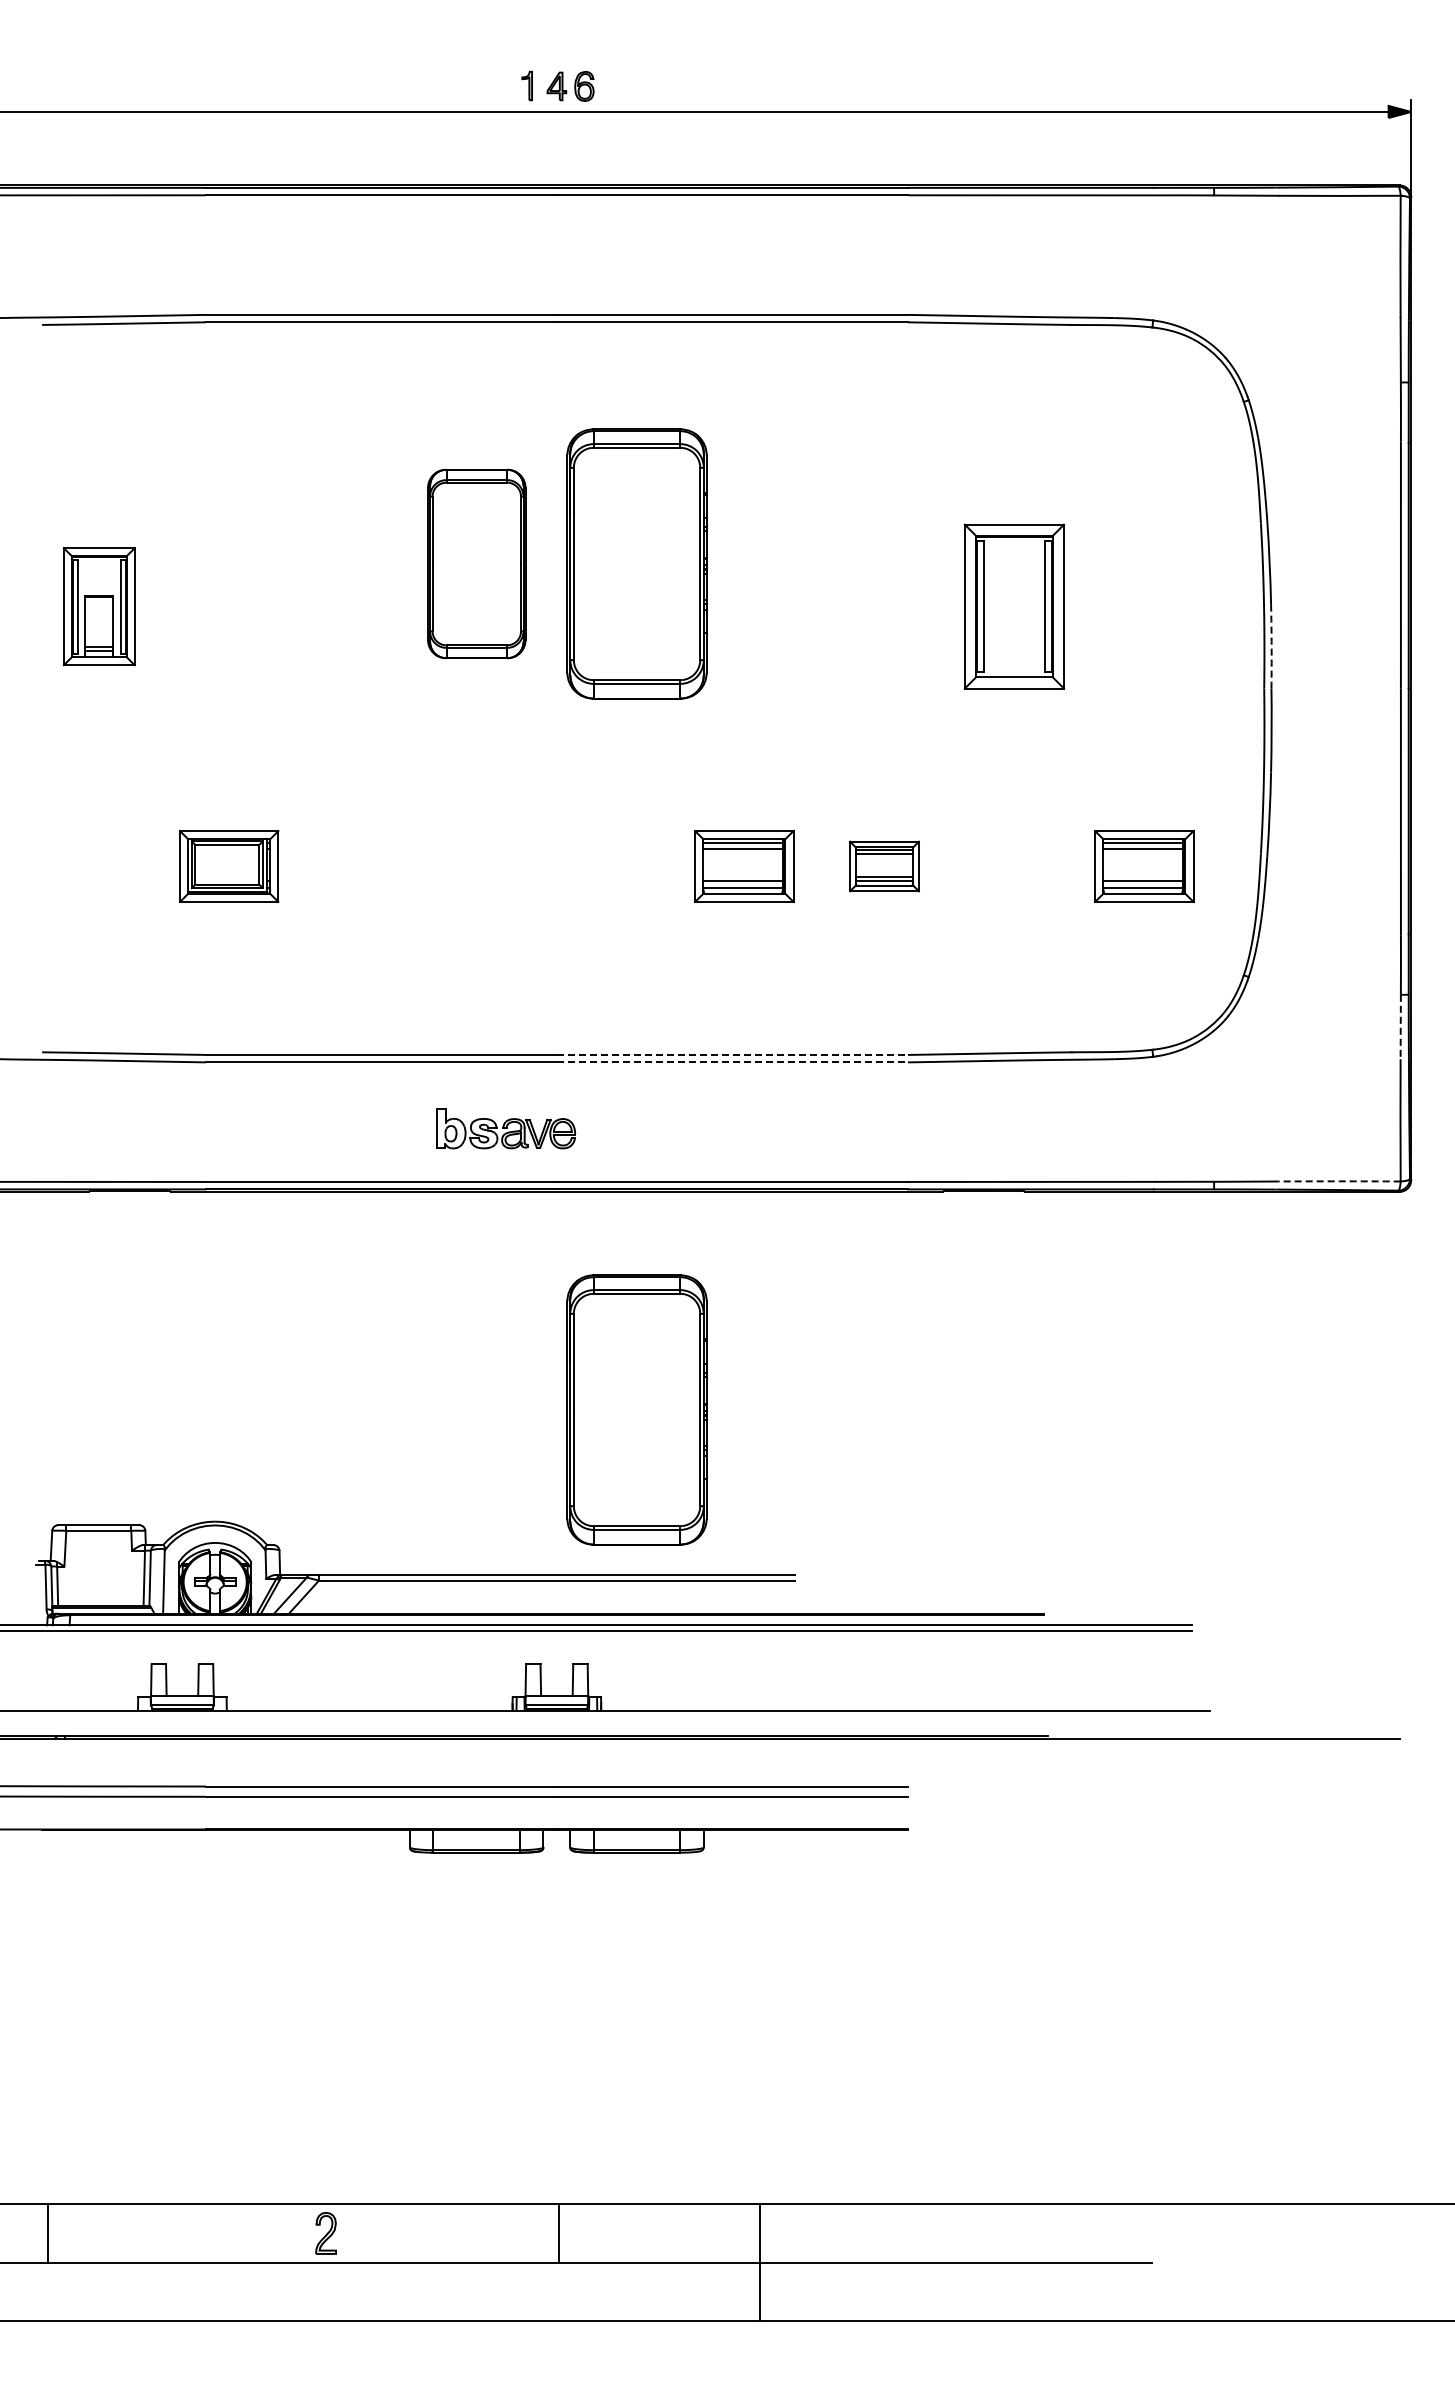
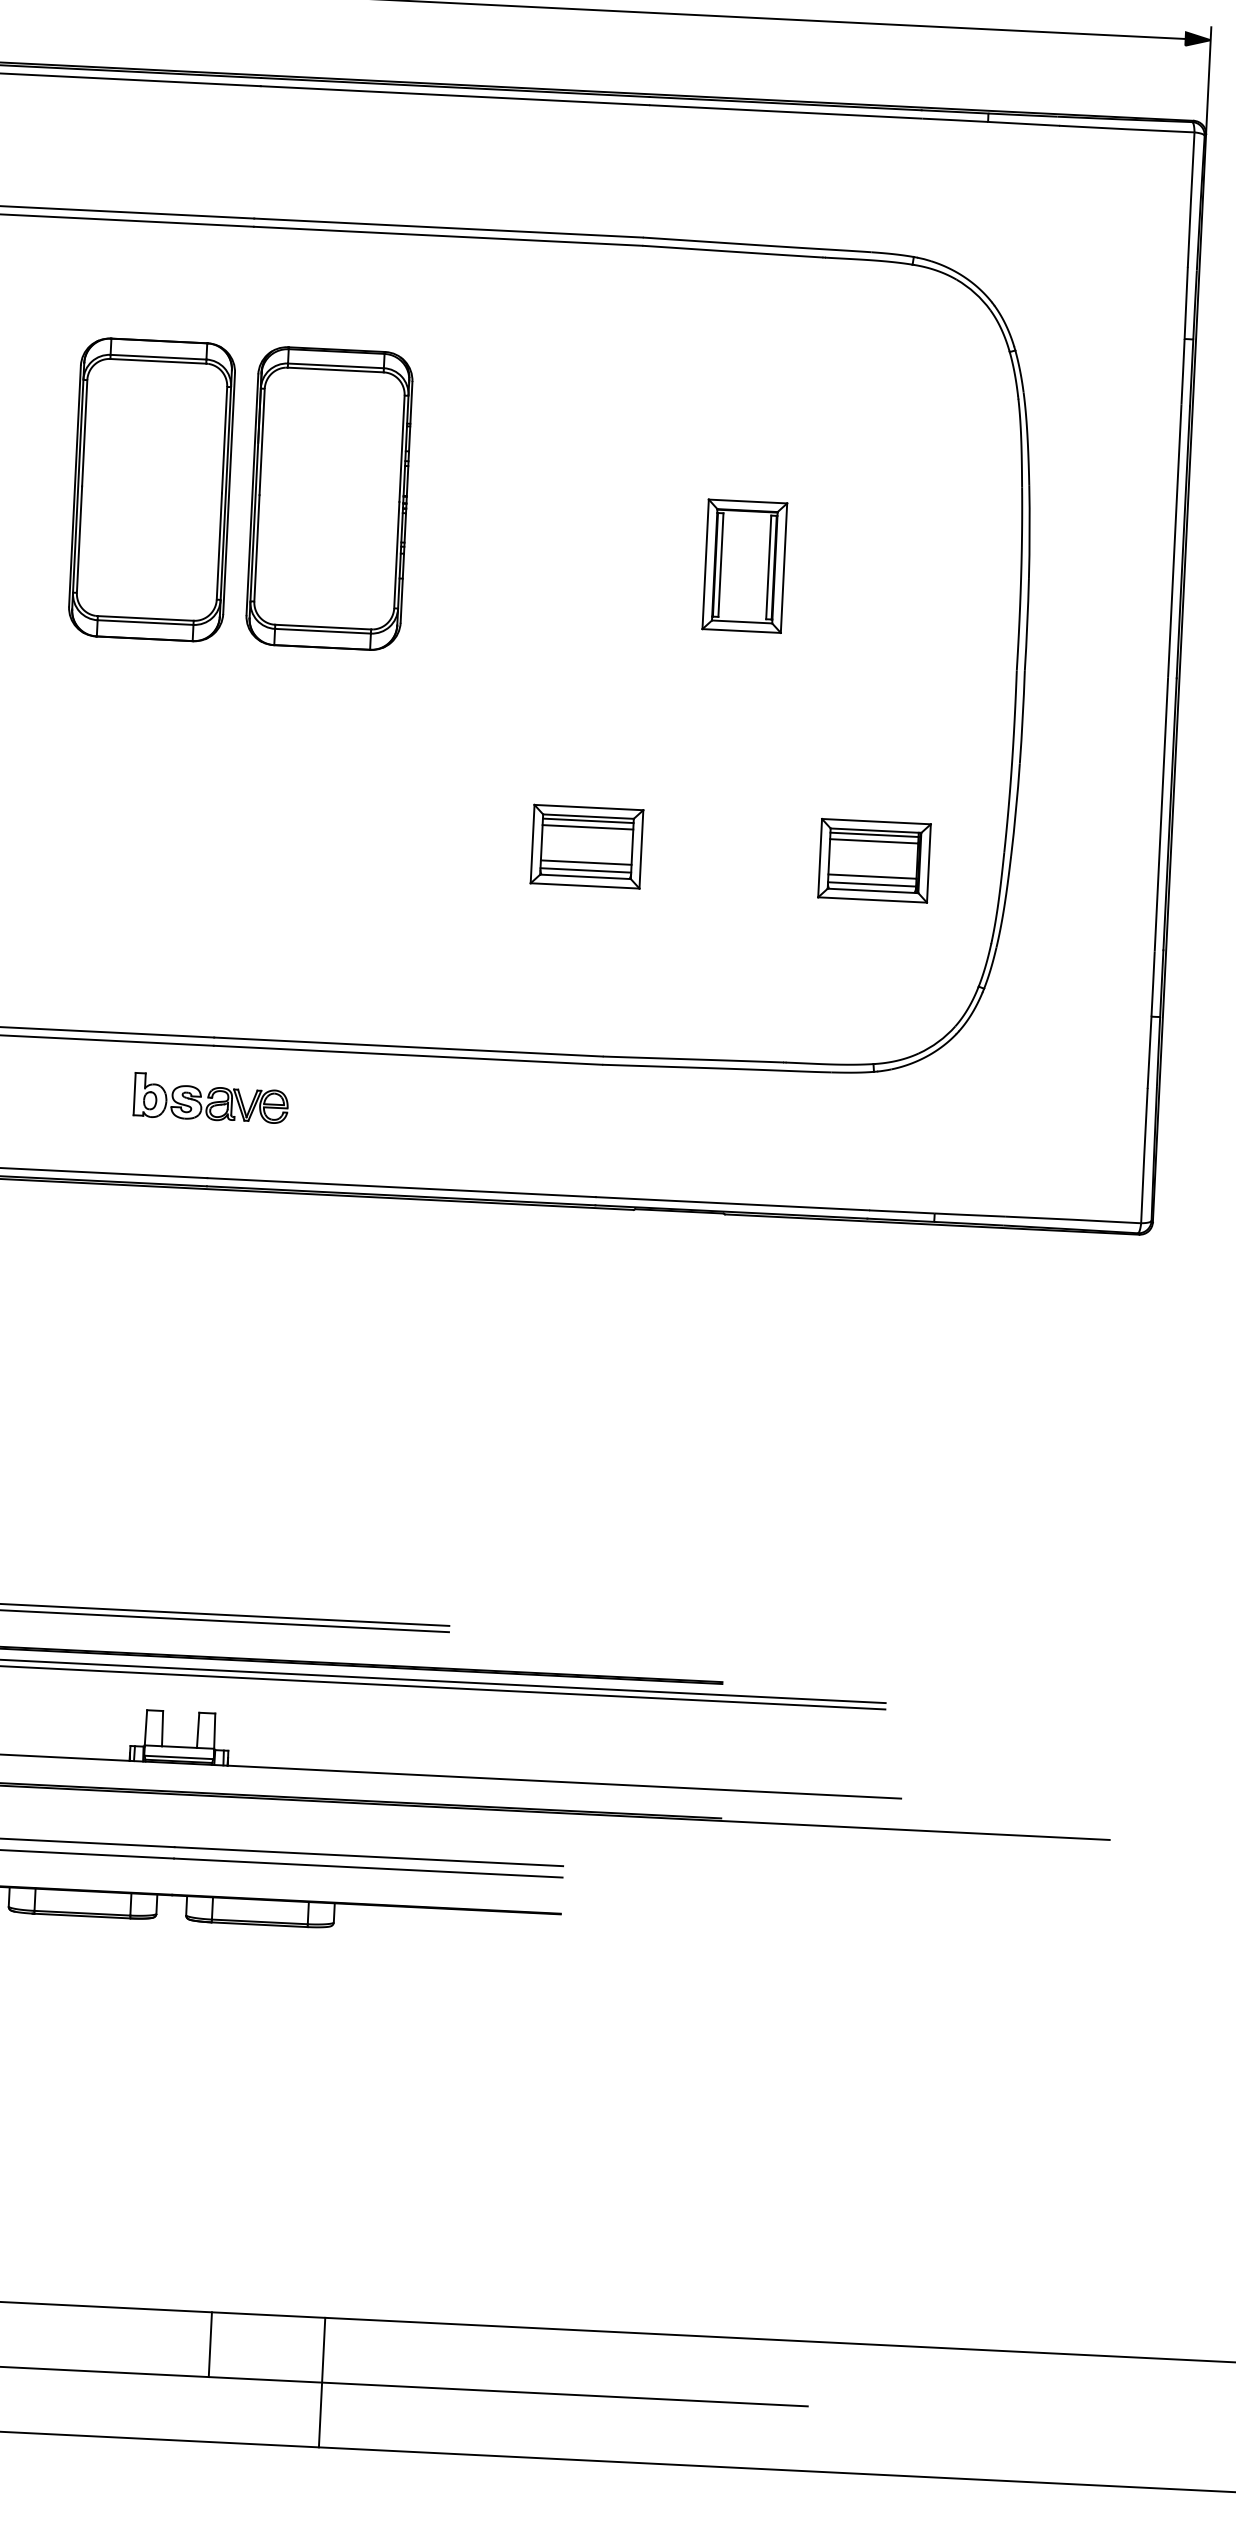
part: (476, 563) -> (151, 489), size x1.43
part: (1014, 606) -> (744, 566), size x0.71
arc: (1271, 646) -> (1027, 624), dashed -> solid
part: (744, 866) -> (432, 839), removed
part: (884, 866) -> (586, 846), size x1.43
line: (1400, 1027) -> (1149, 1052), dashed -> solid
line: (732, 1054) -> (408, 1046), dashed -> solid
line: (732, 1062) -> (408, 1055), dashed -> solid
part: (506, 1128) -> (211, 1097), moved
arc: (1339, 1181) -> (1073, 1219), dashed -> solid
part: (636, 1409) -> (283, 1434), removed
line: (559, 2233) -> (210, 2344), moved
line: (760, 2262) -> (322, 2382), moved

